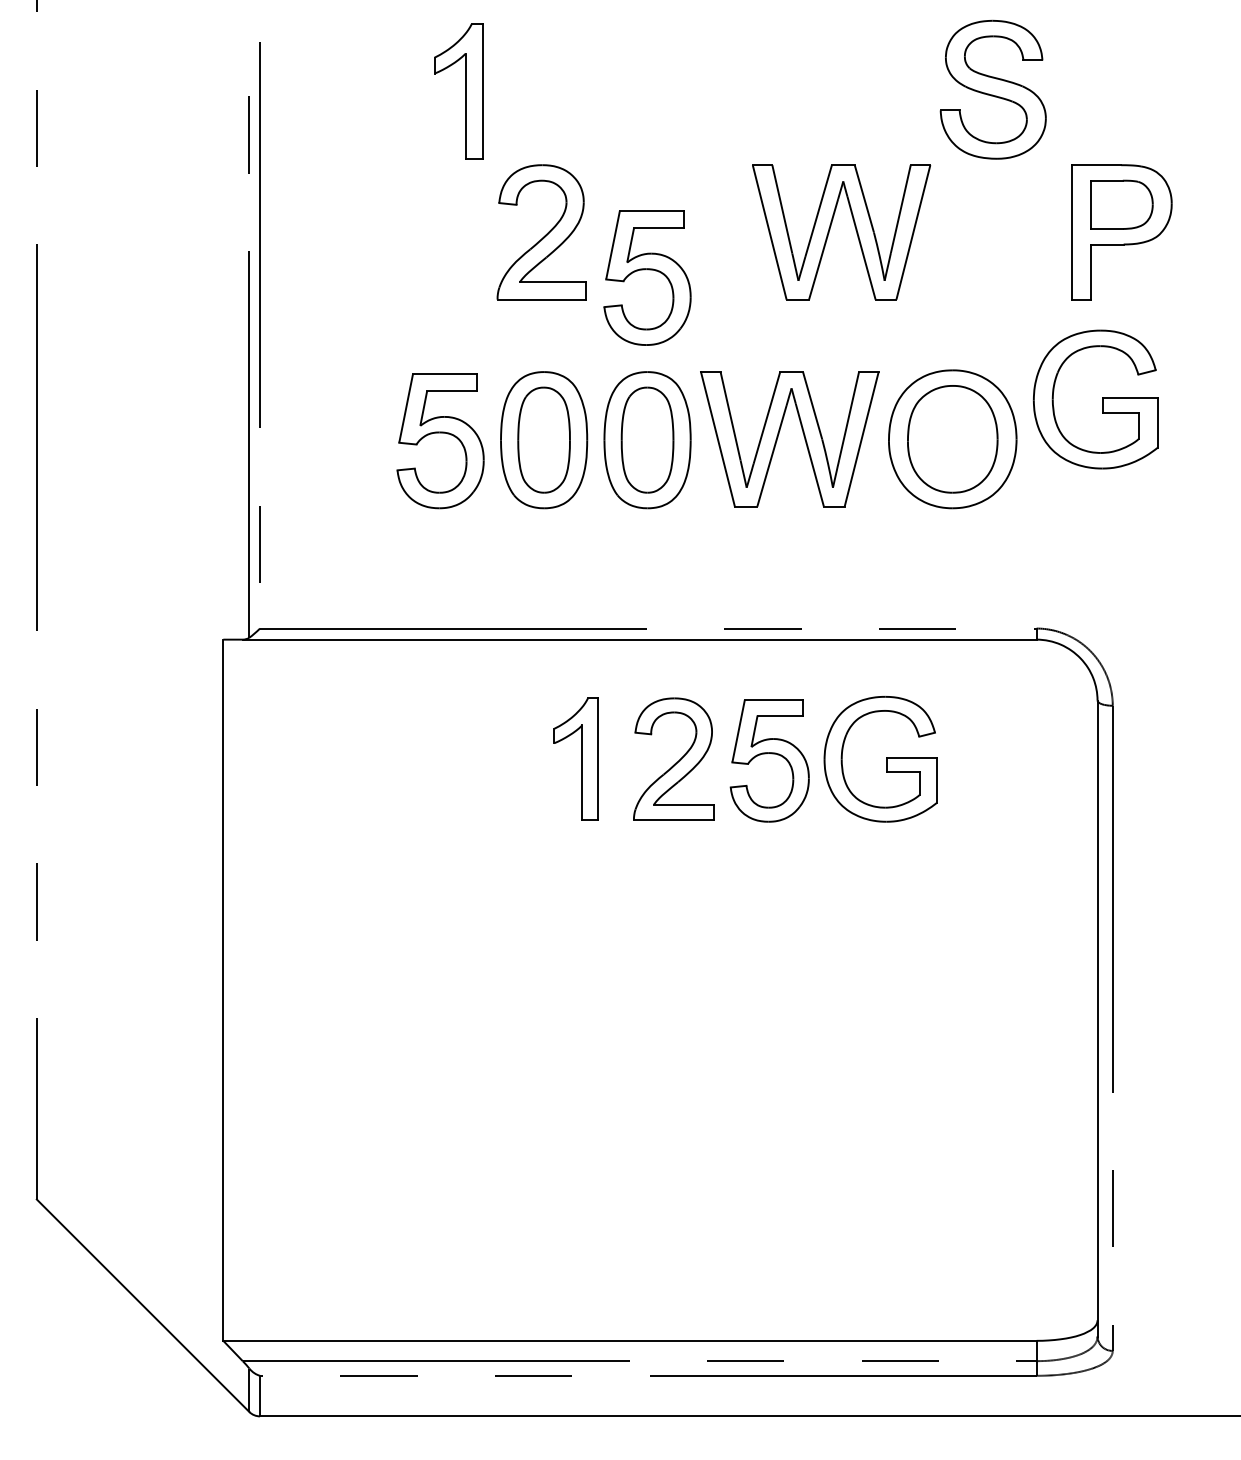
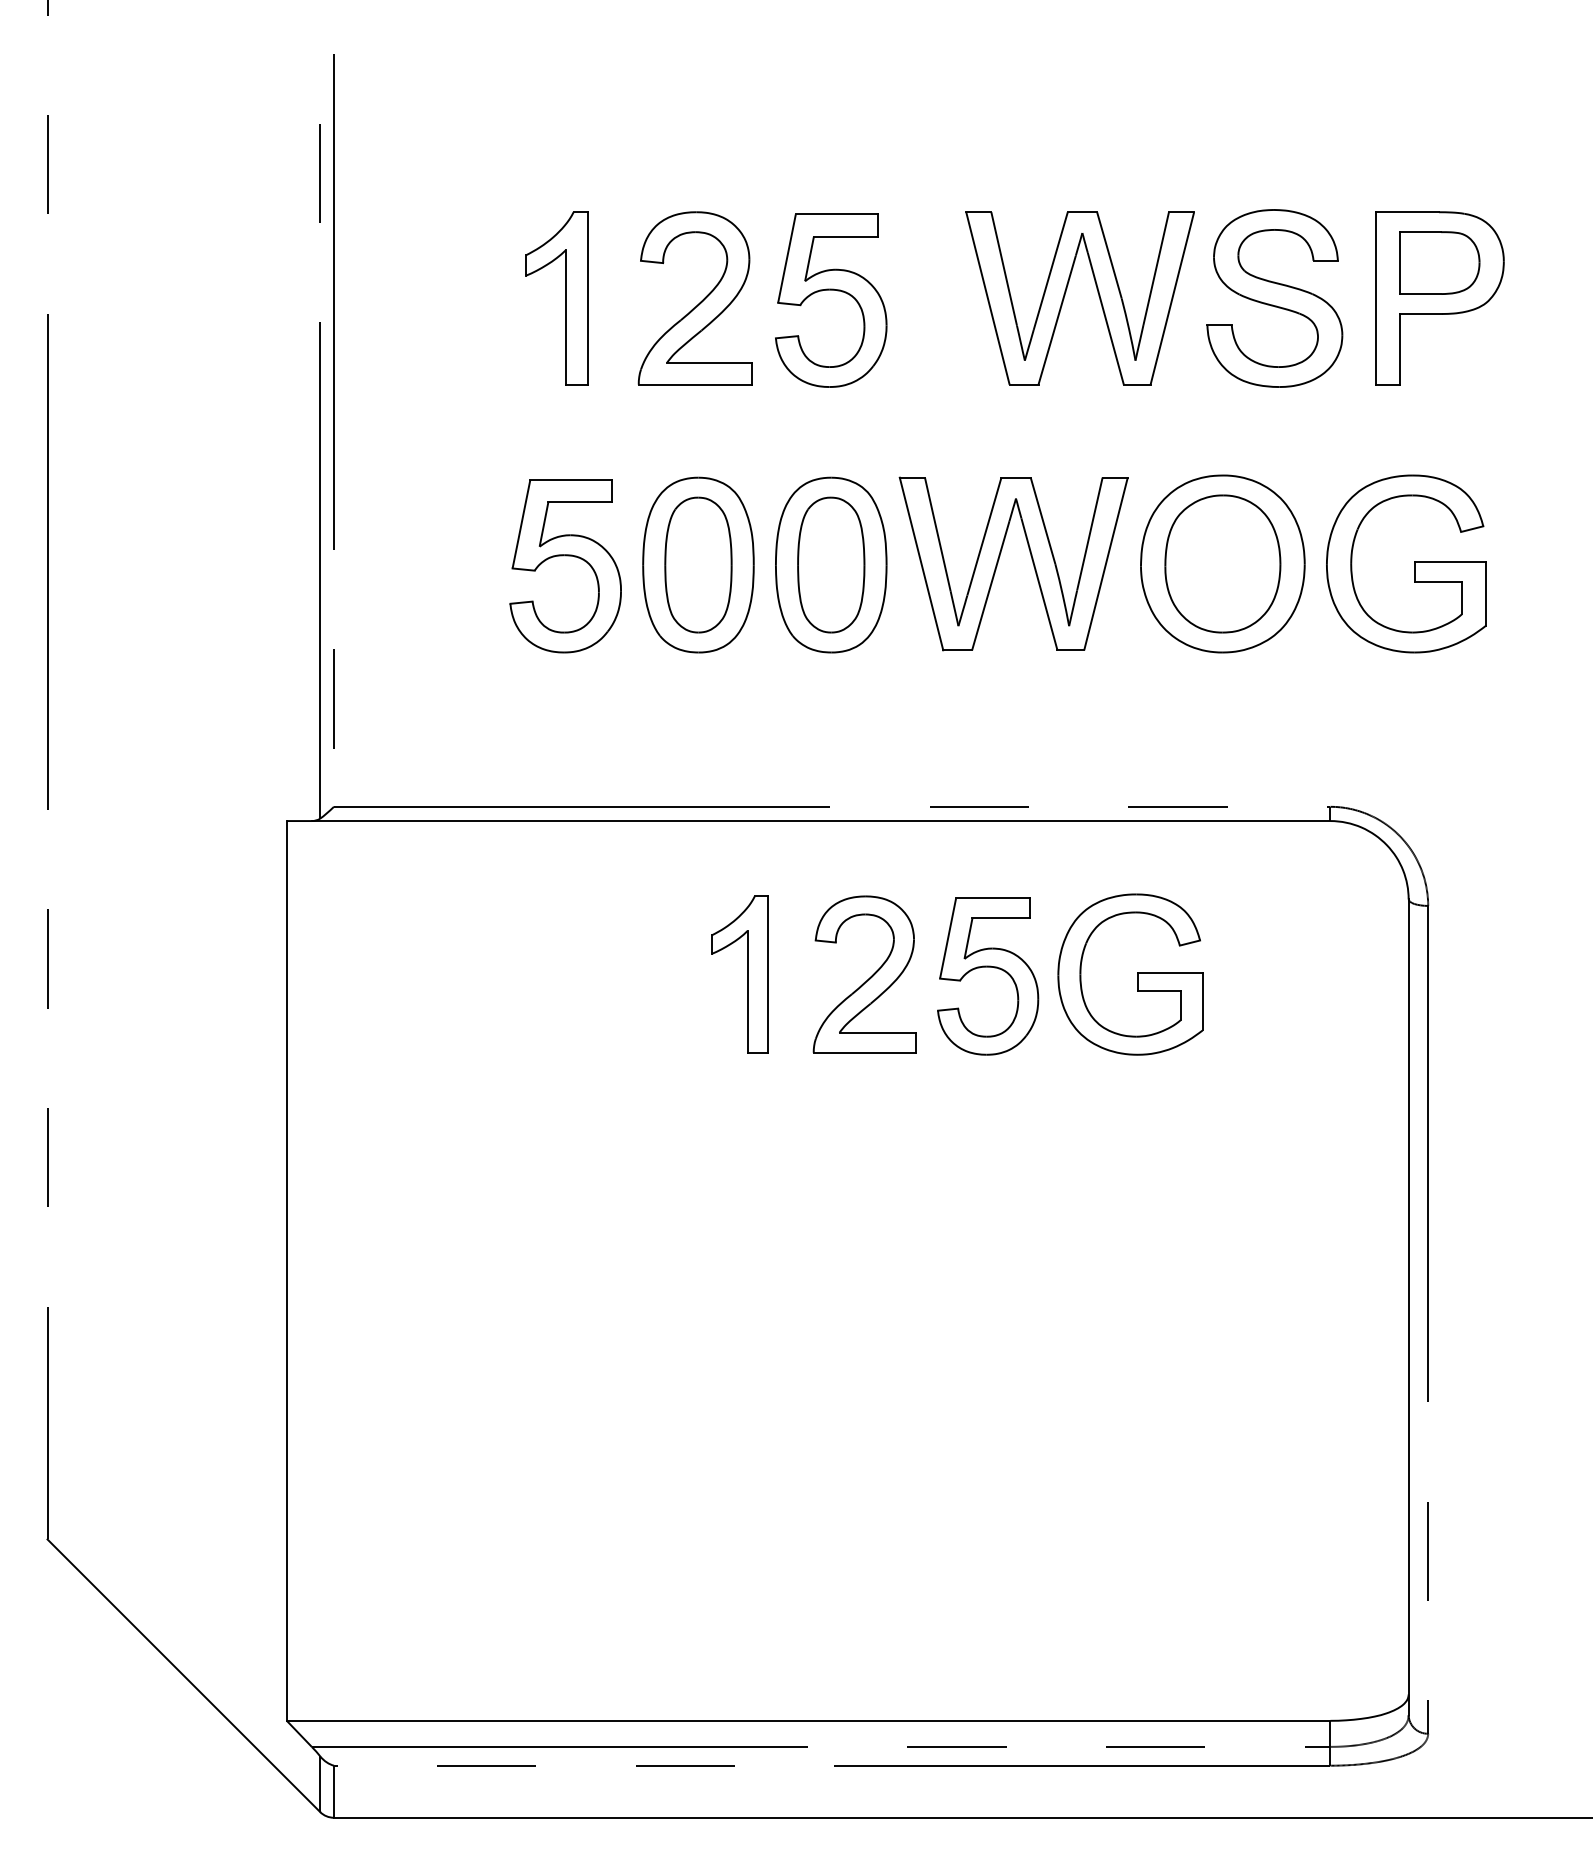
part: (993, 89) -> (1274, 298), moved
part: (465, 91) -> (565, 298), moved
part: (647, 269) -> (831, 290), moved
part: (1102, 399) -> (1414, 563), moved

